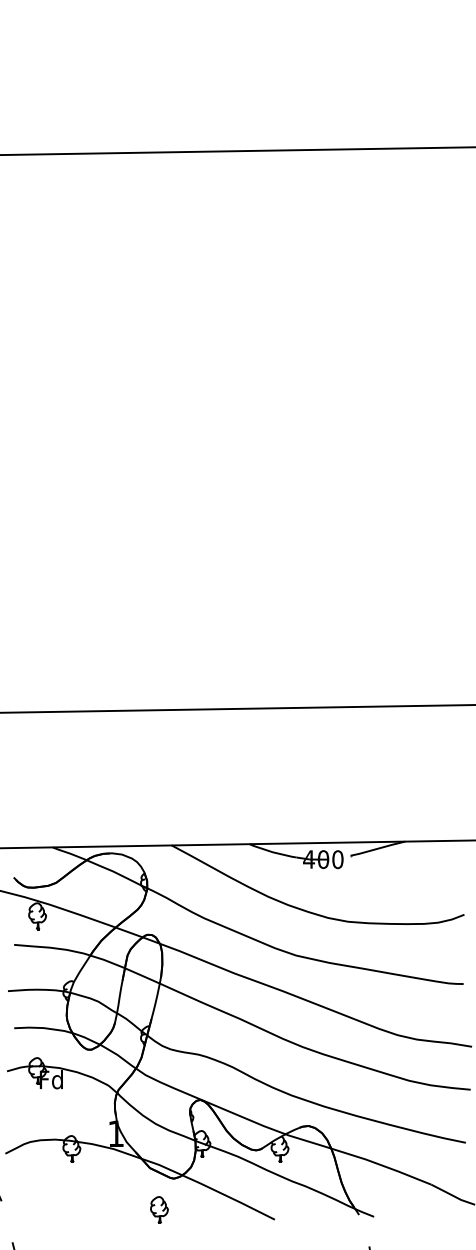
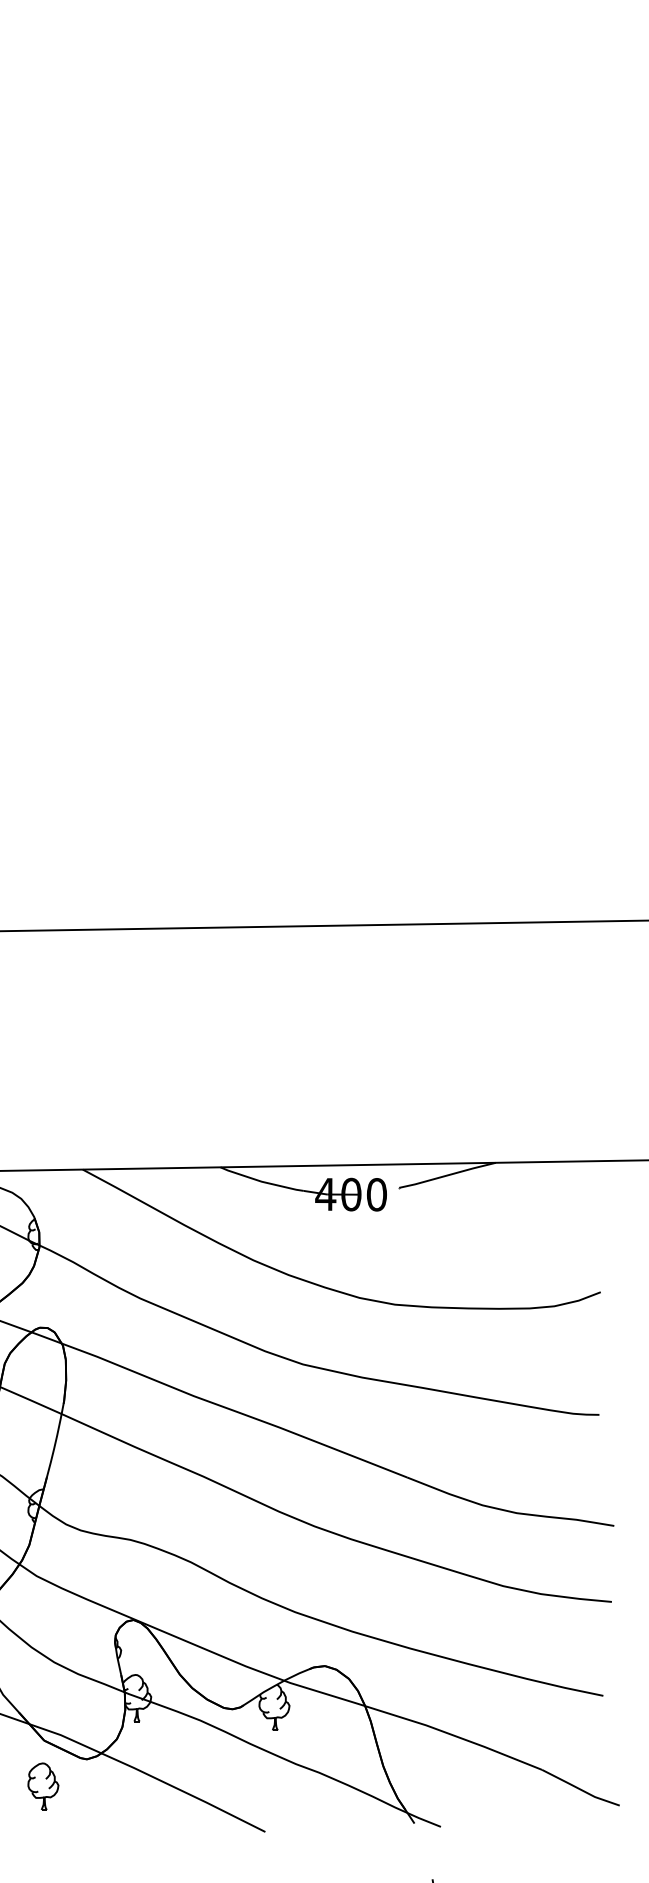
part: (159, 1209) -> (43, 1785), moved

